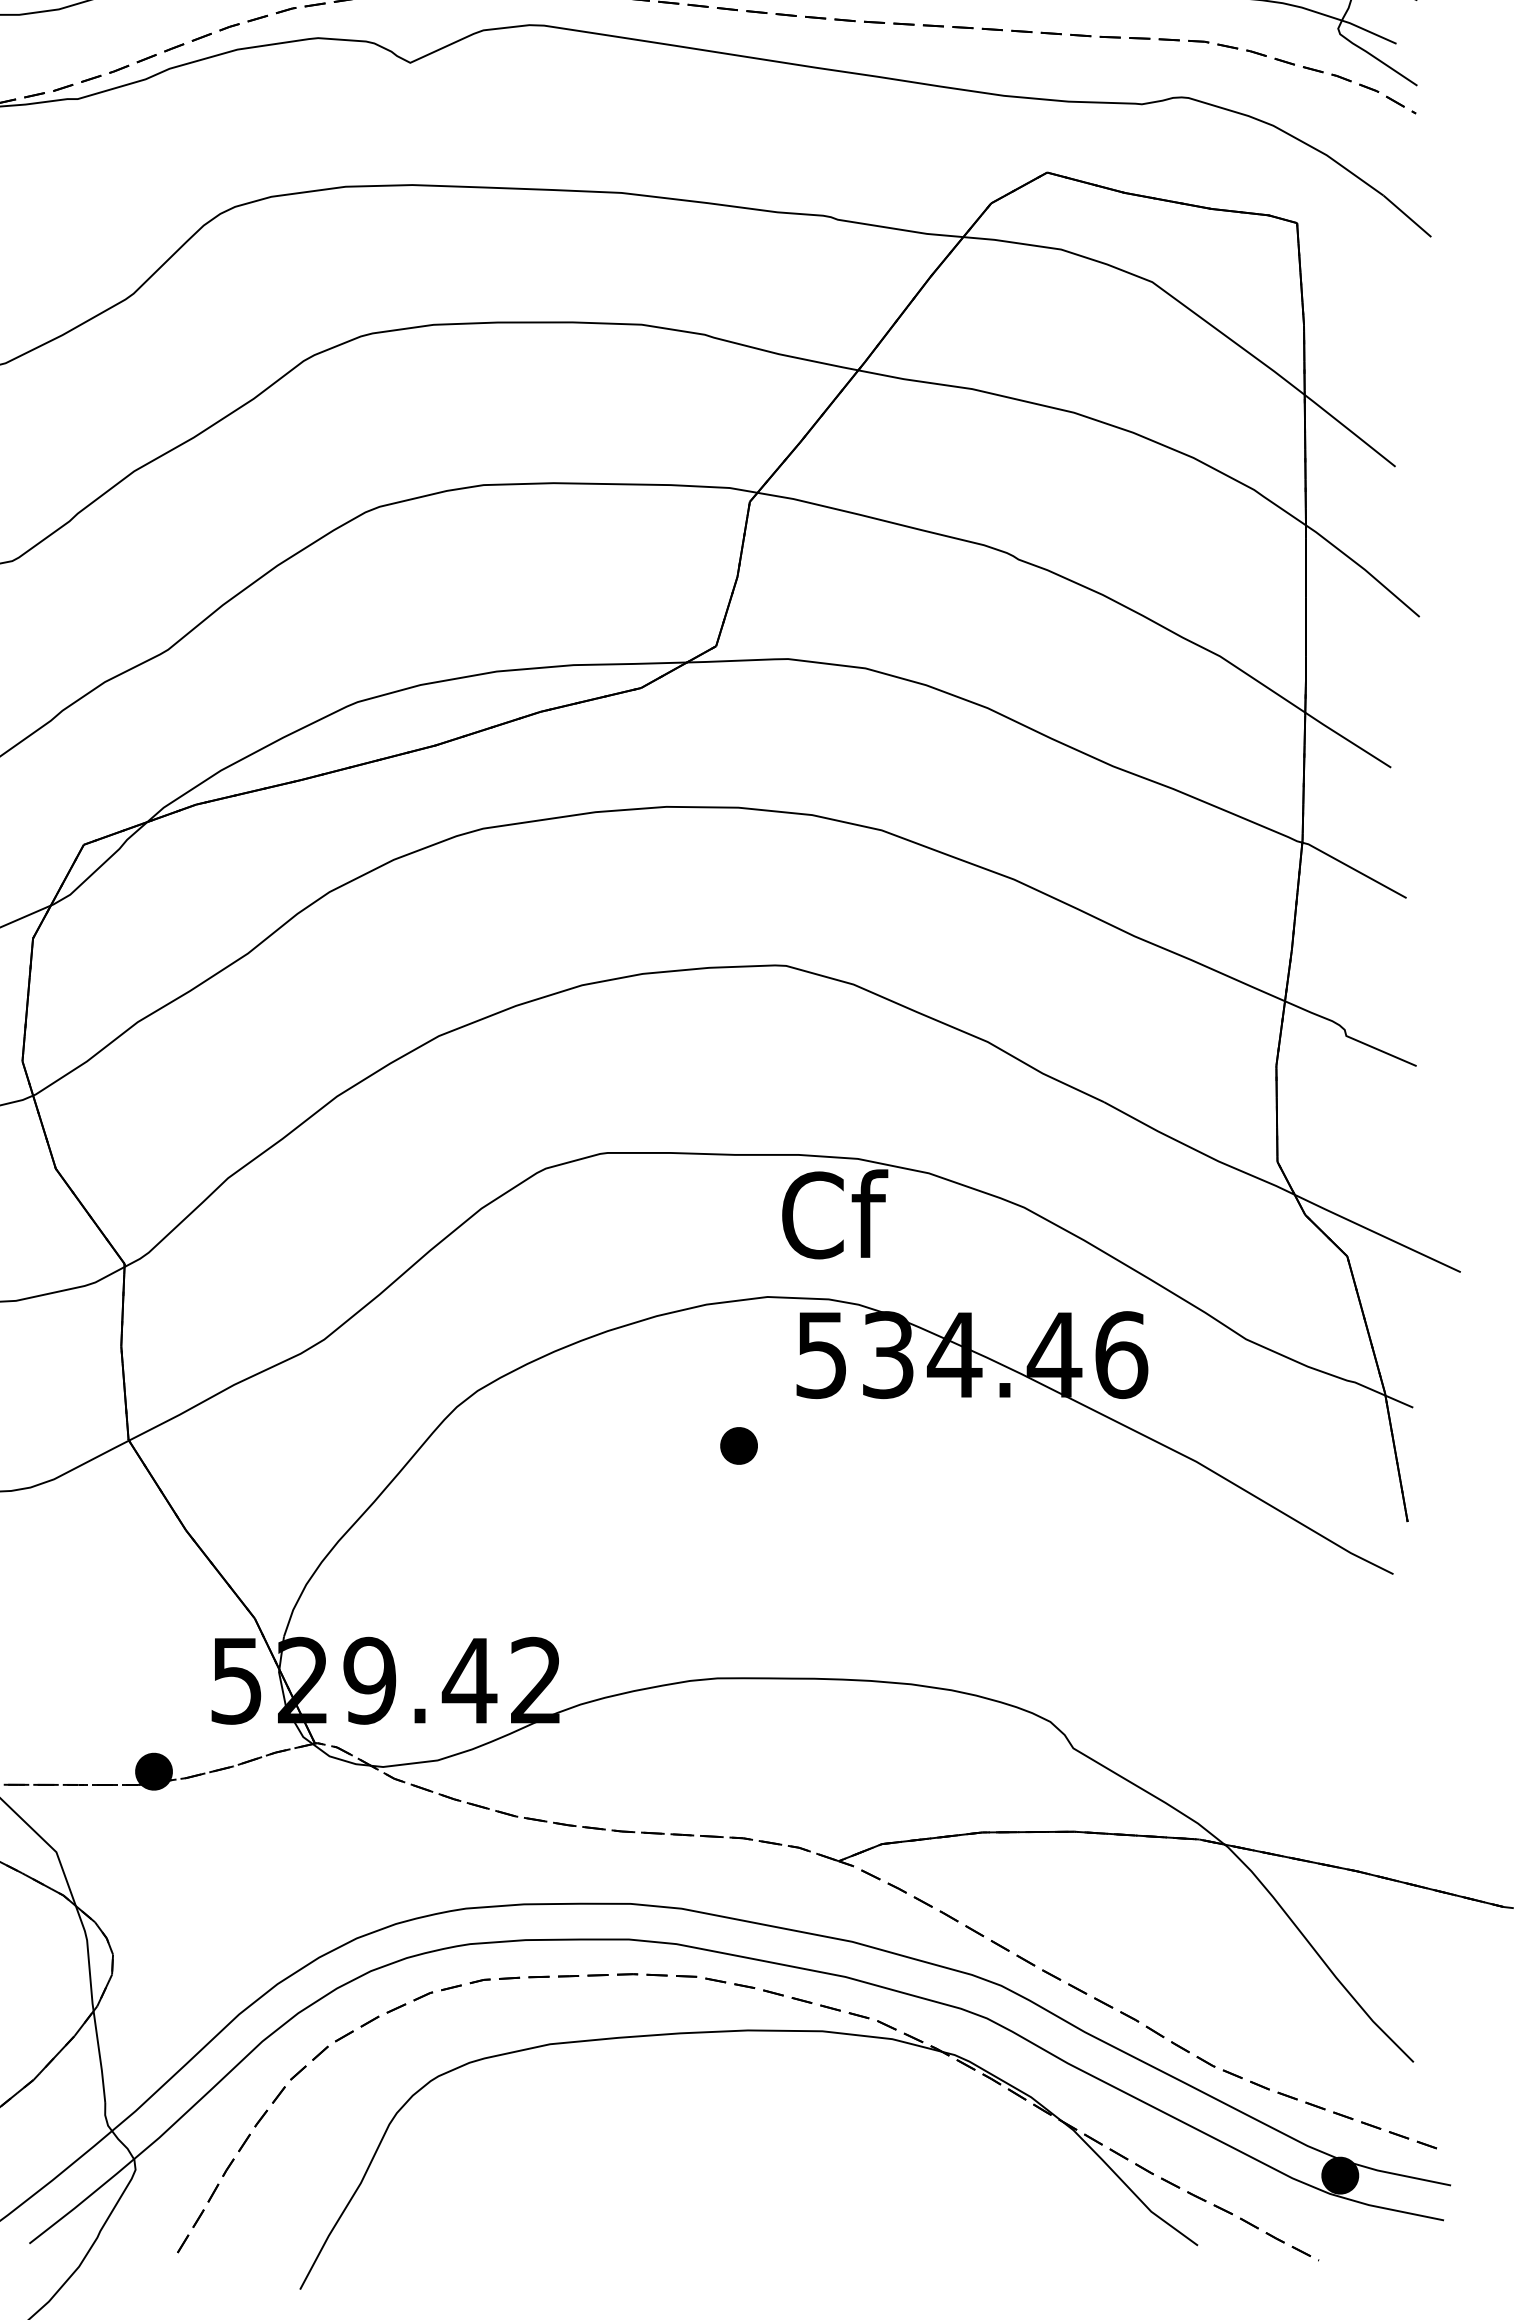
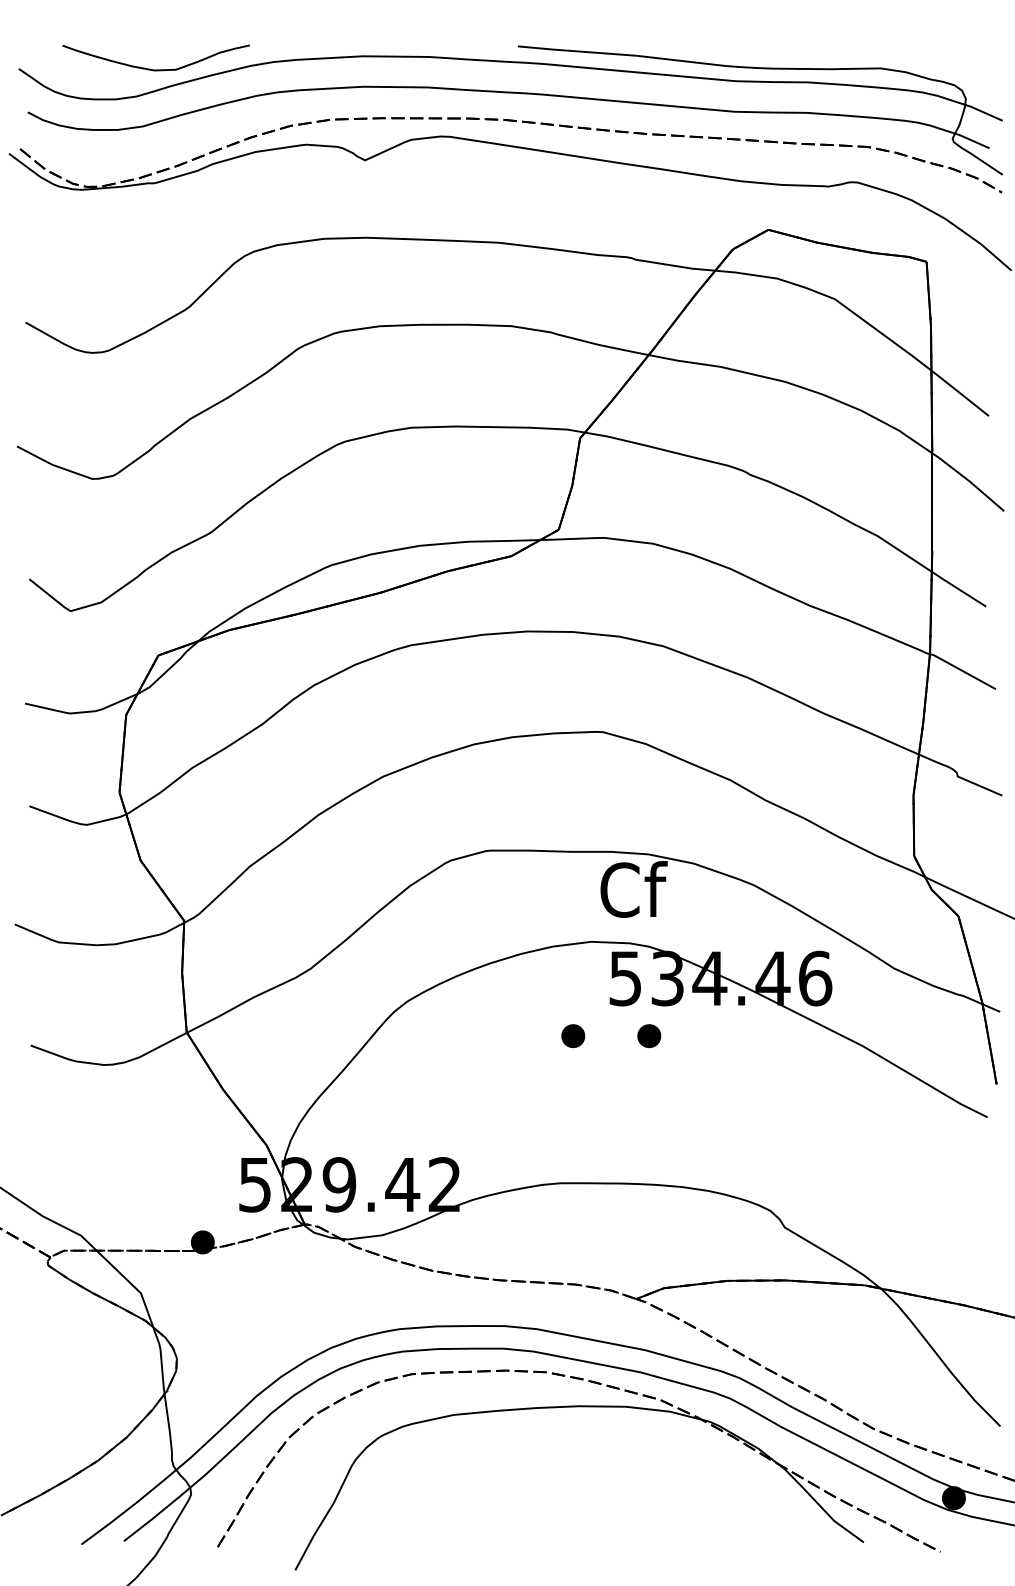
part: (859, 1444) -> (649, 1035), added

